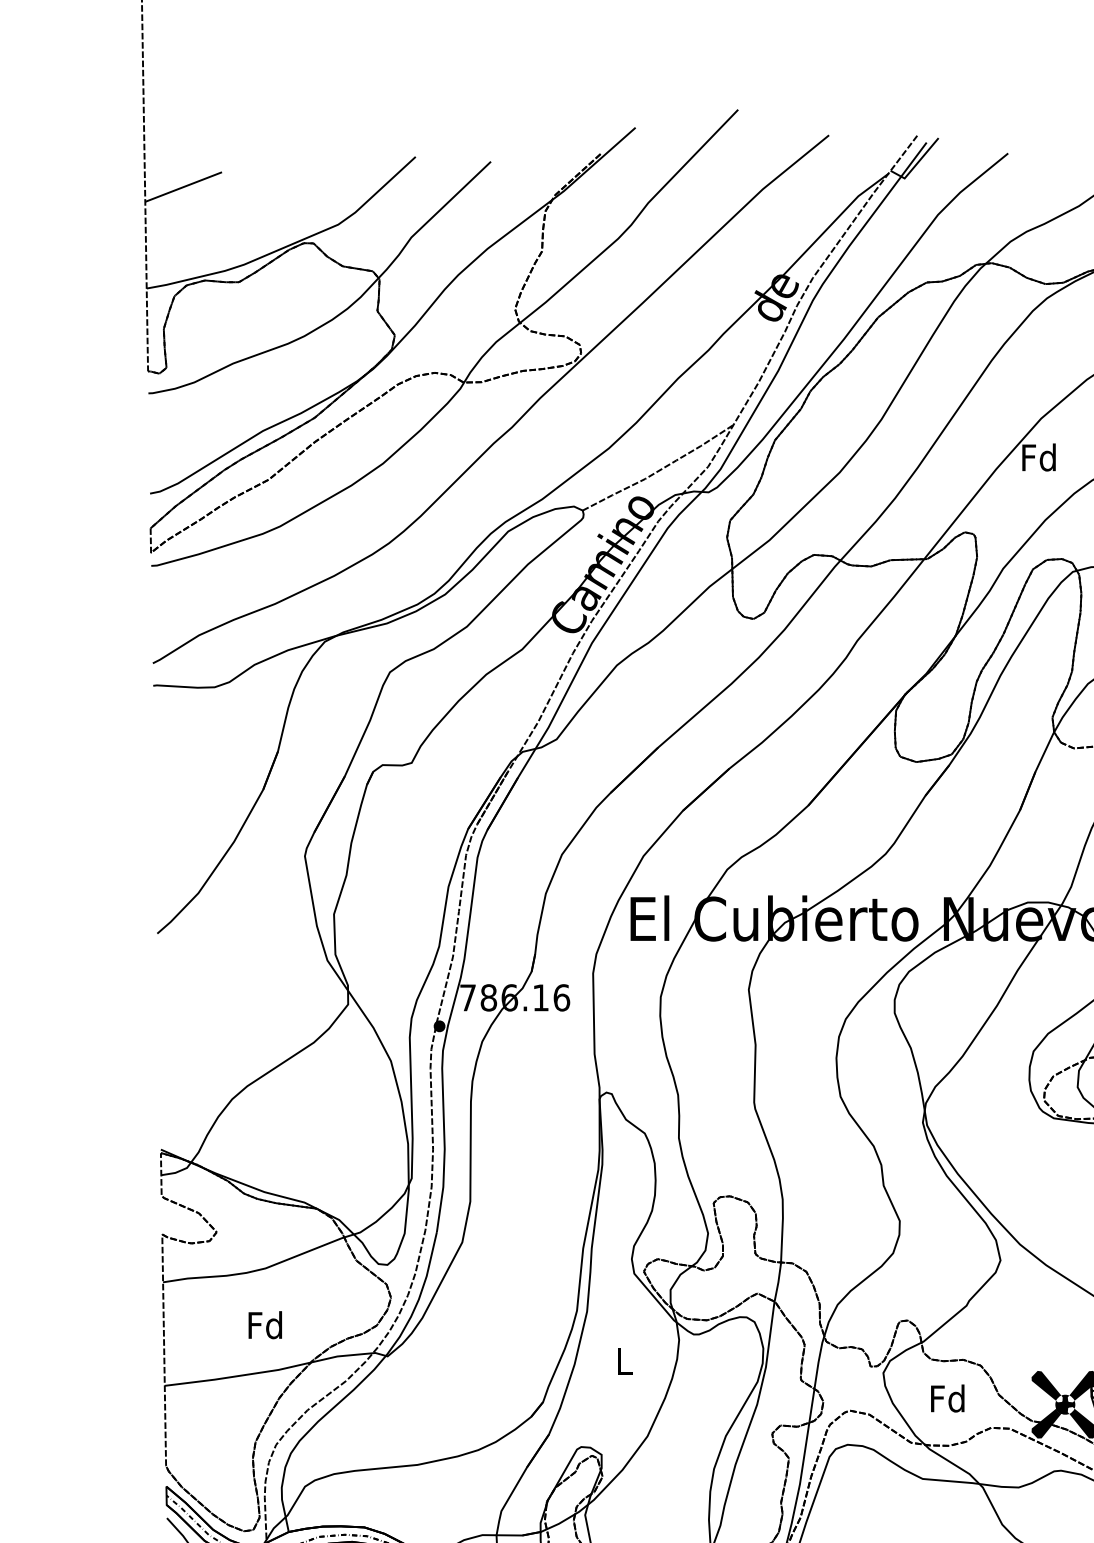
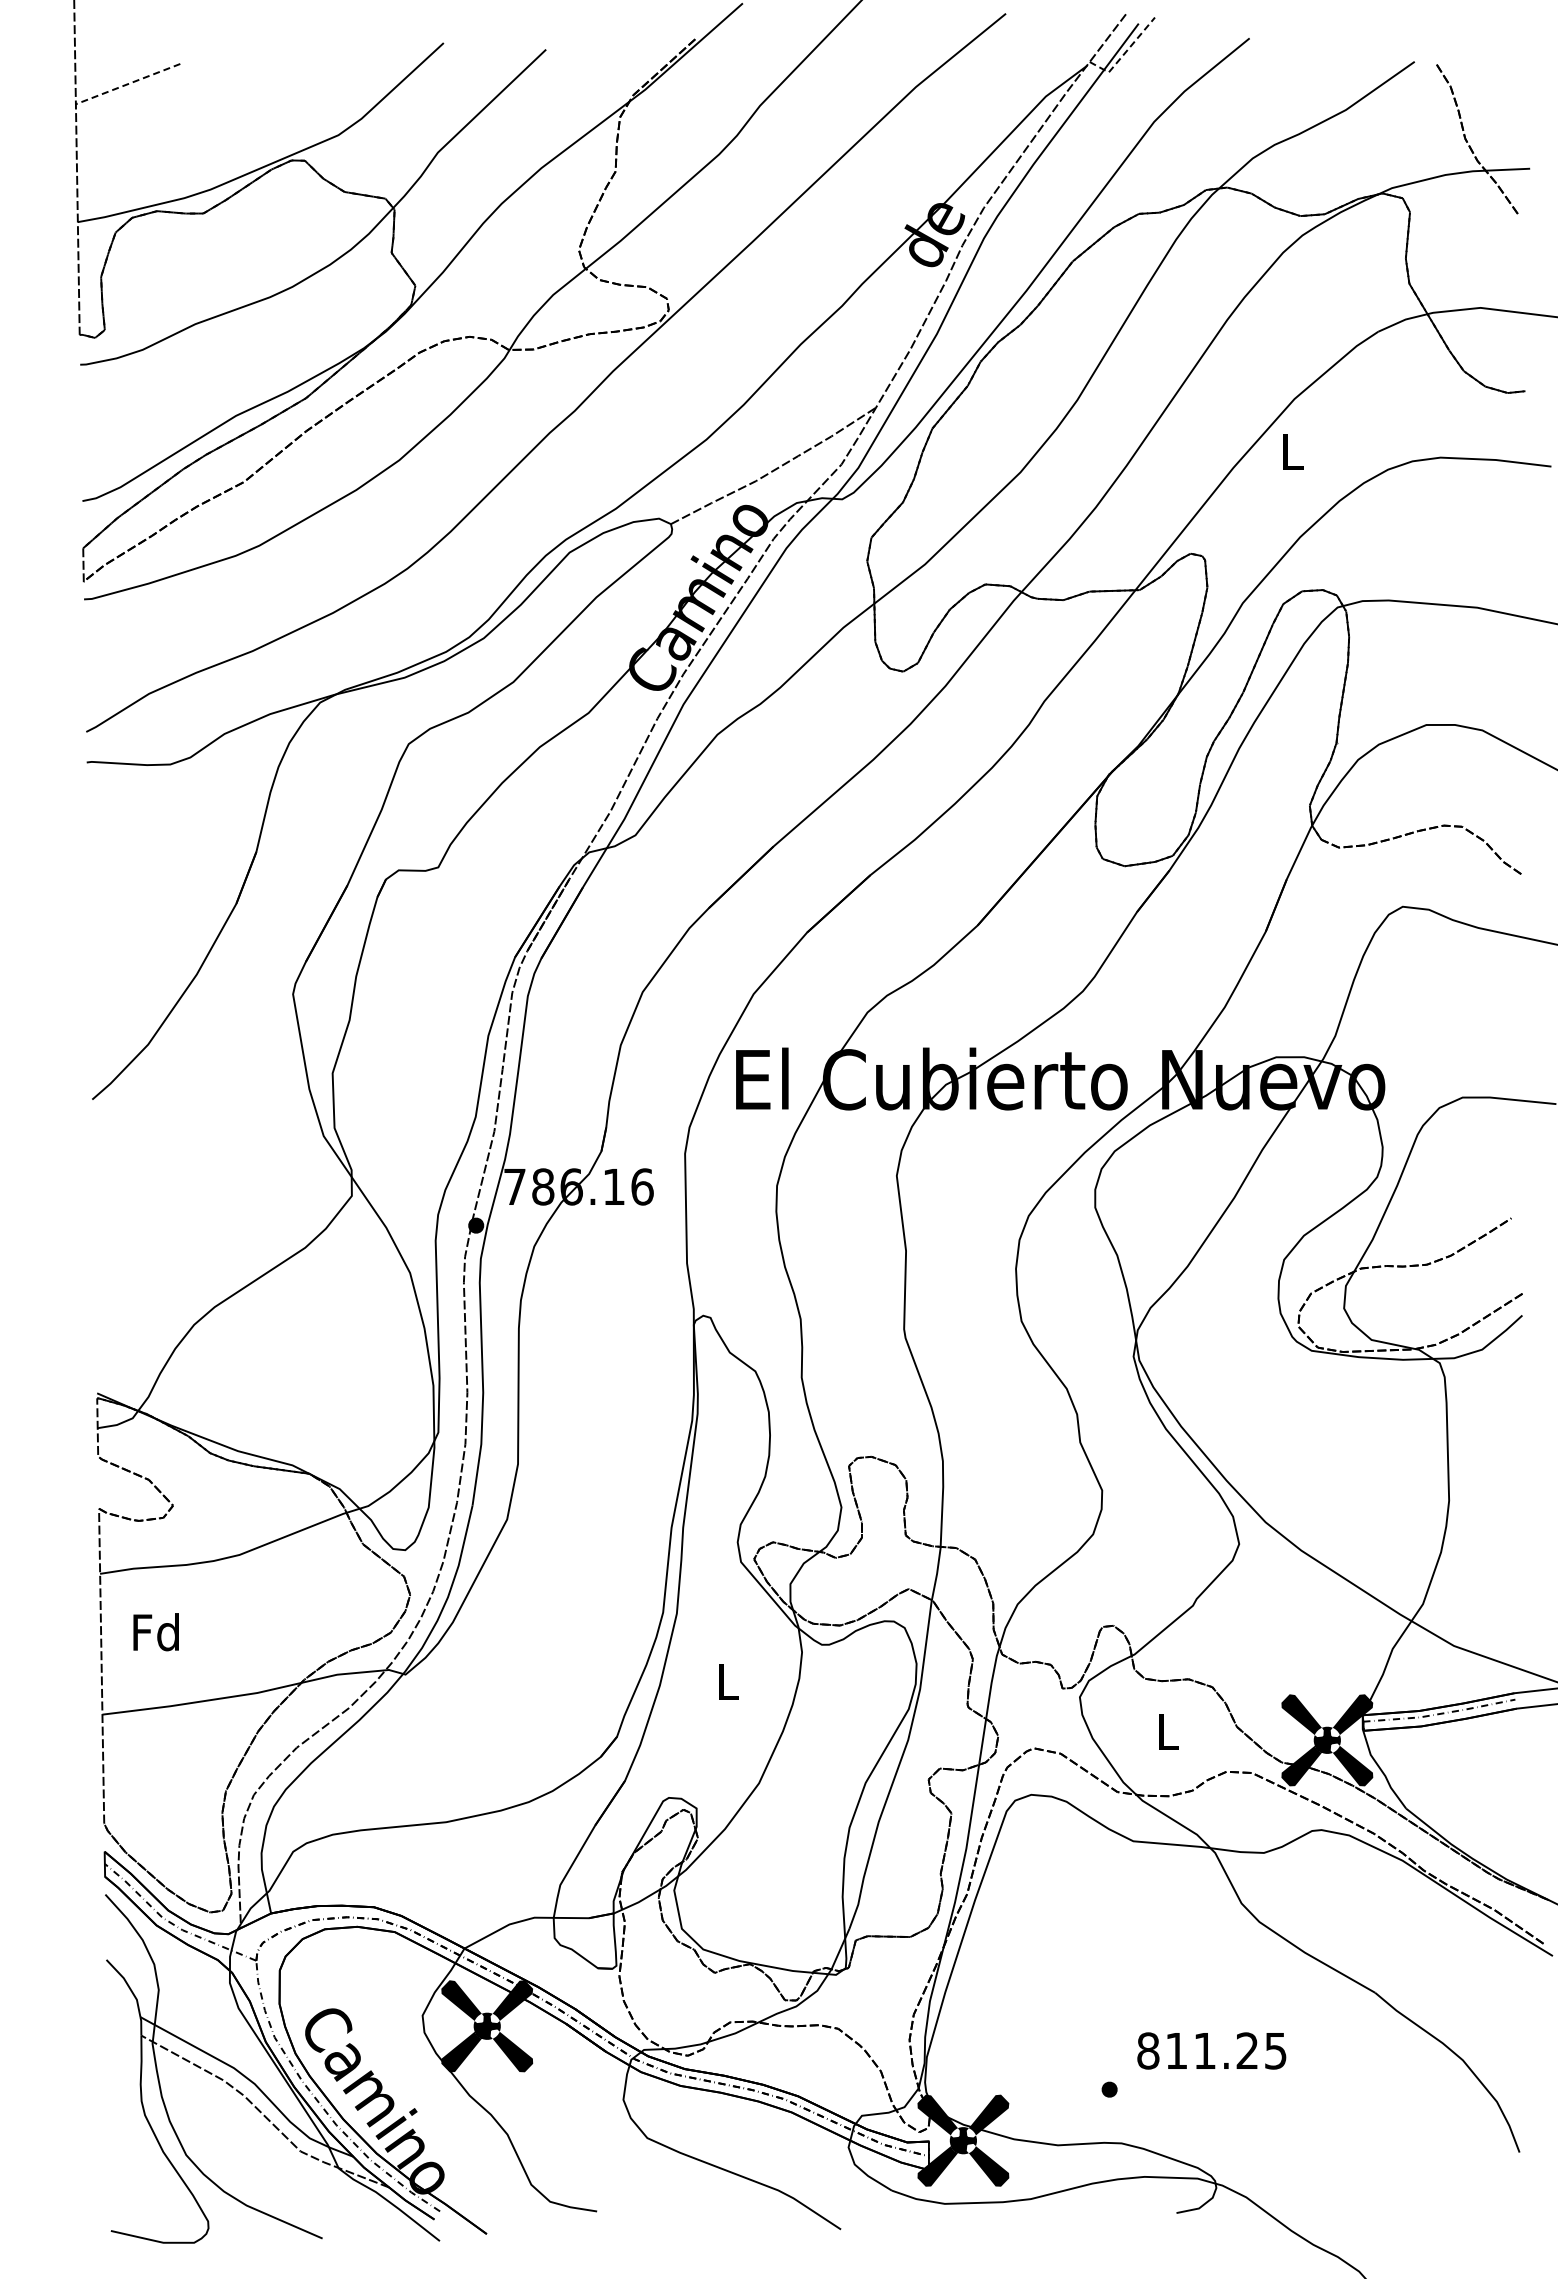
line: (916, 164) -> (1124, 53), solid -> dashed
line: (183, 187) -> (128, 84), solid -> dashed
text: (1038, 457) -> (1291, 451), Fd -> L
text: (264, 1325) -> (155, 1632), moved
text: (947, 1398) -> (1167, 1731), Fd -> L

